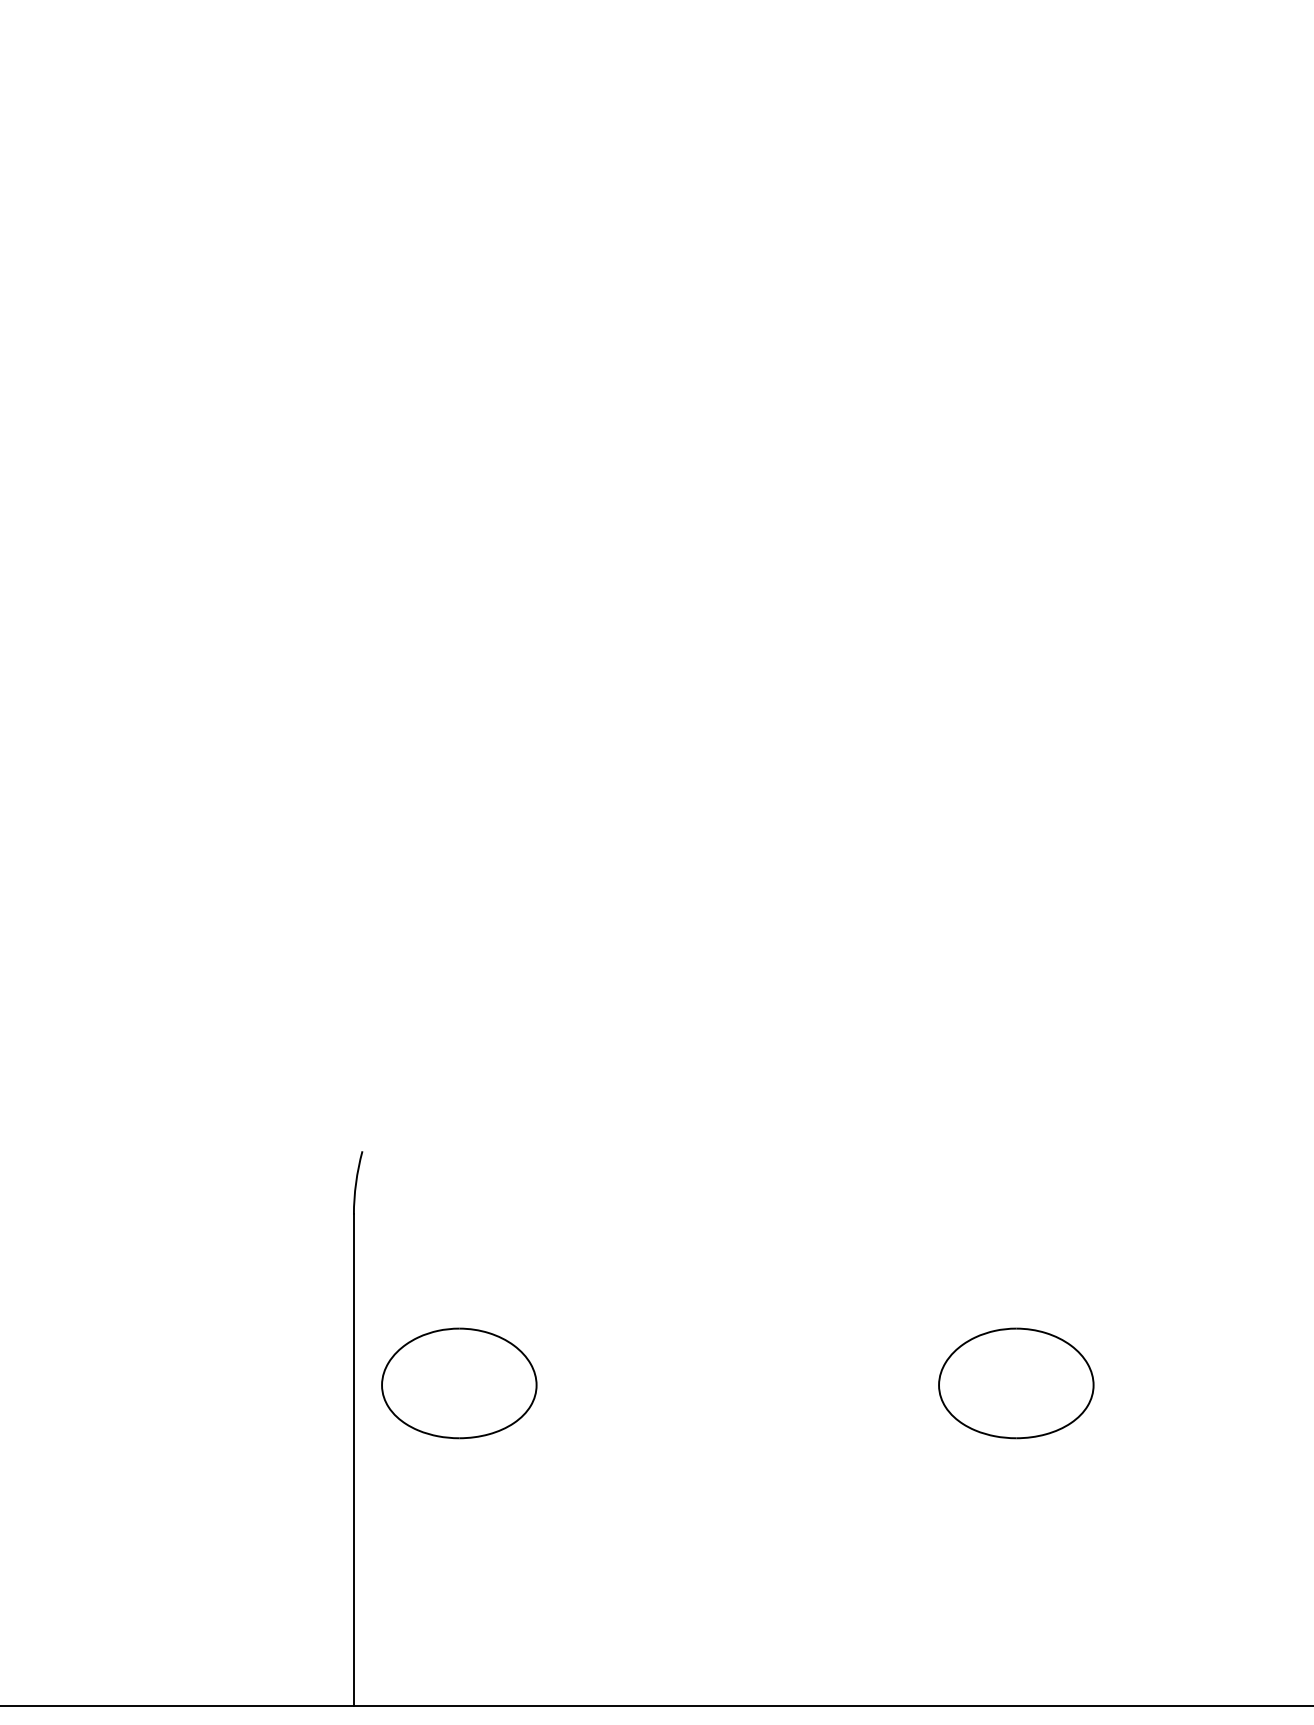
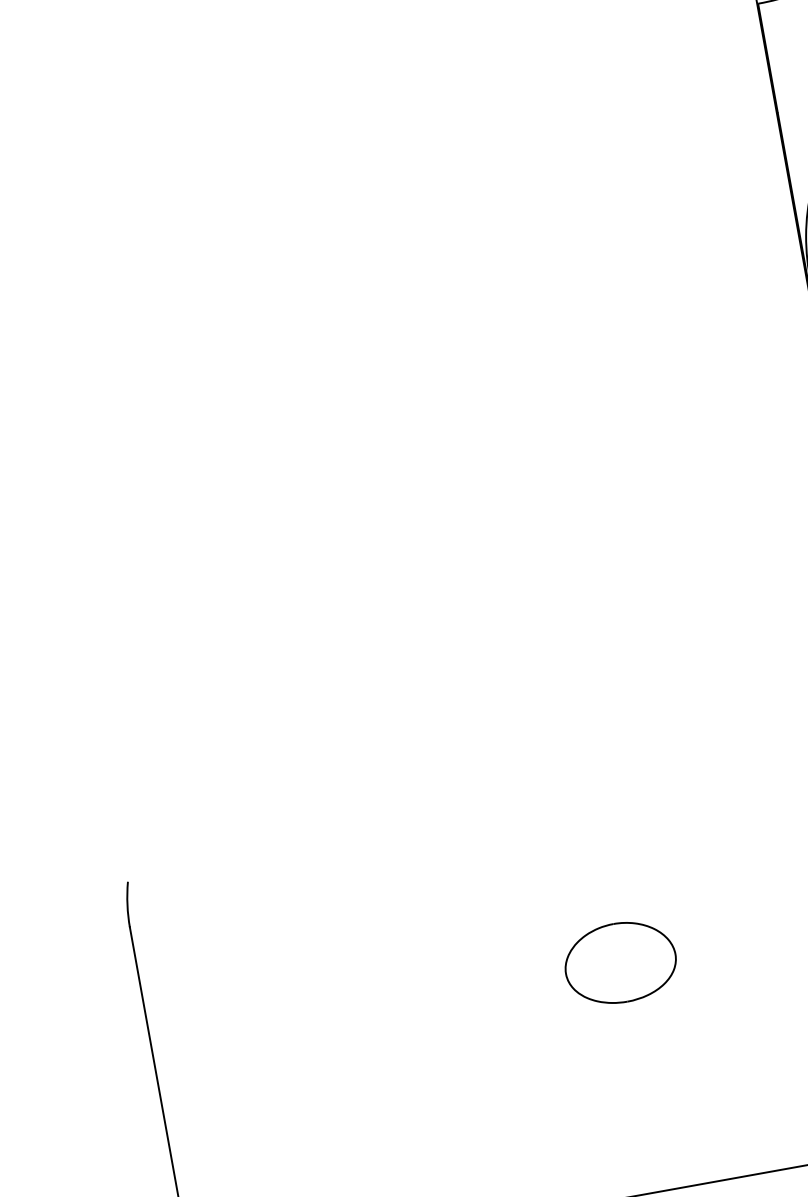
part: (459, 1383) -> (226, 1033), removed

